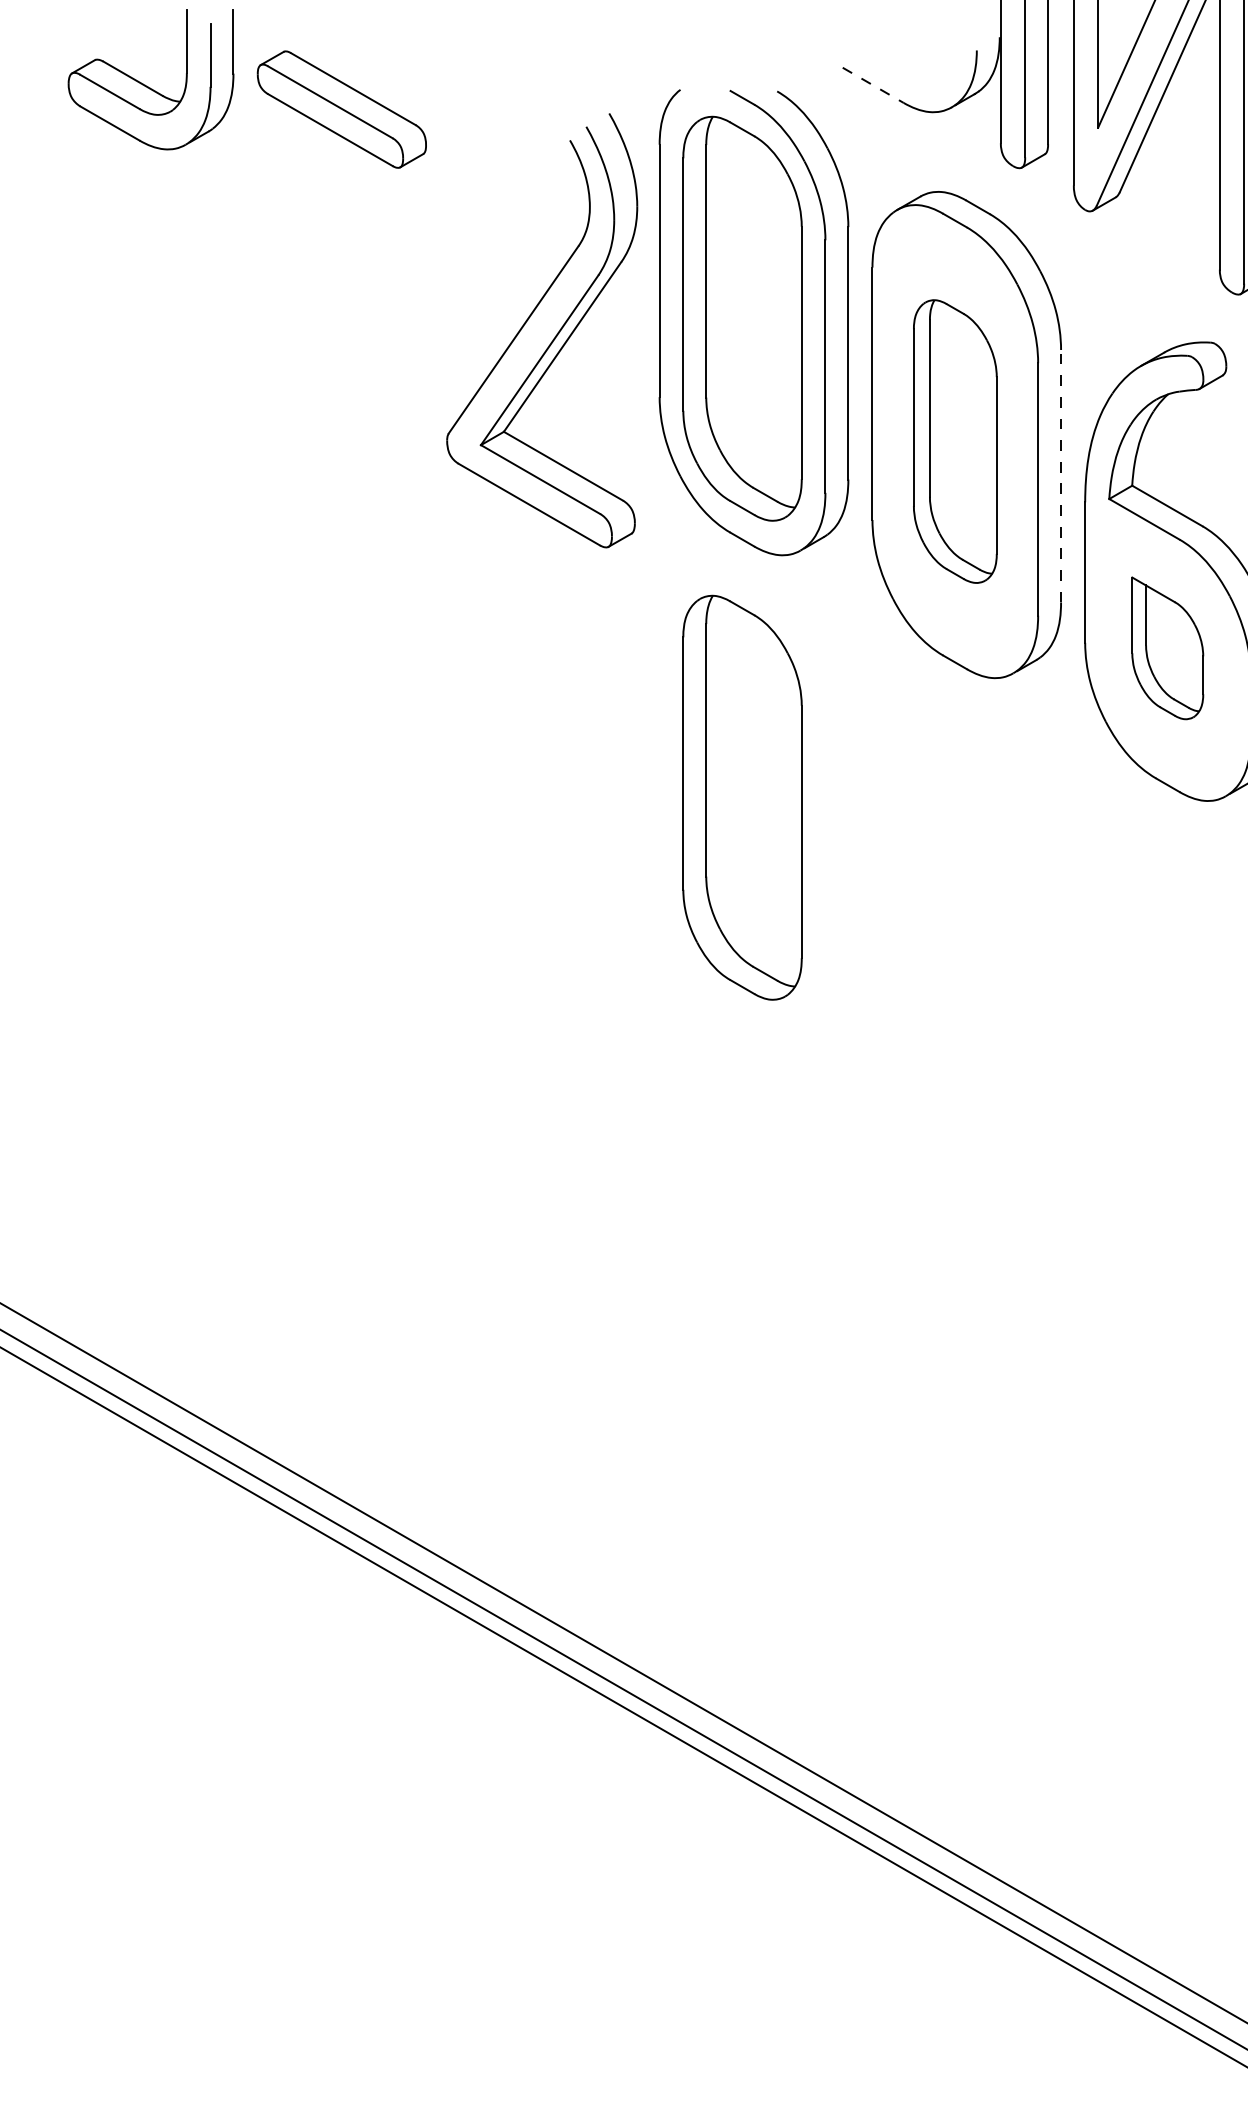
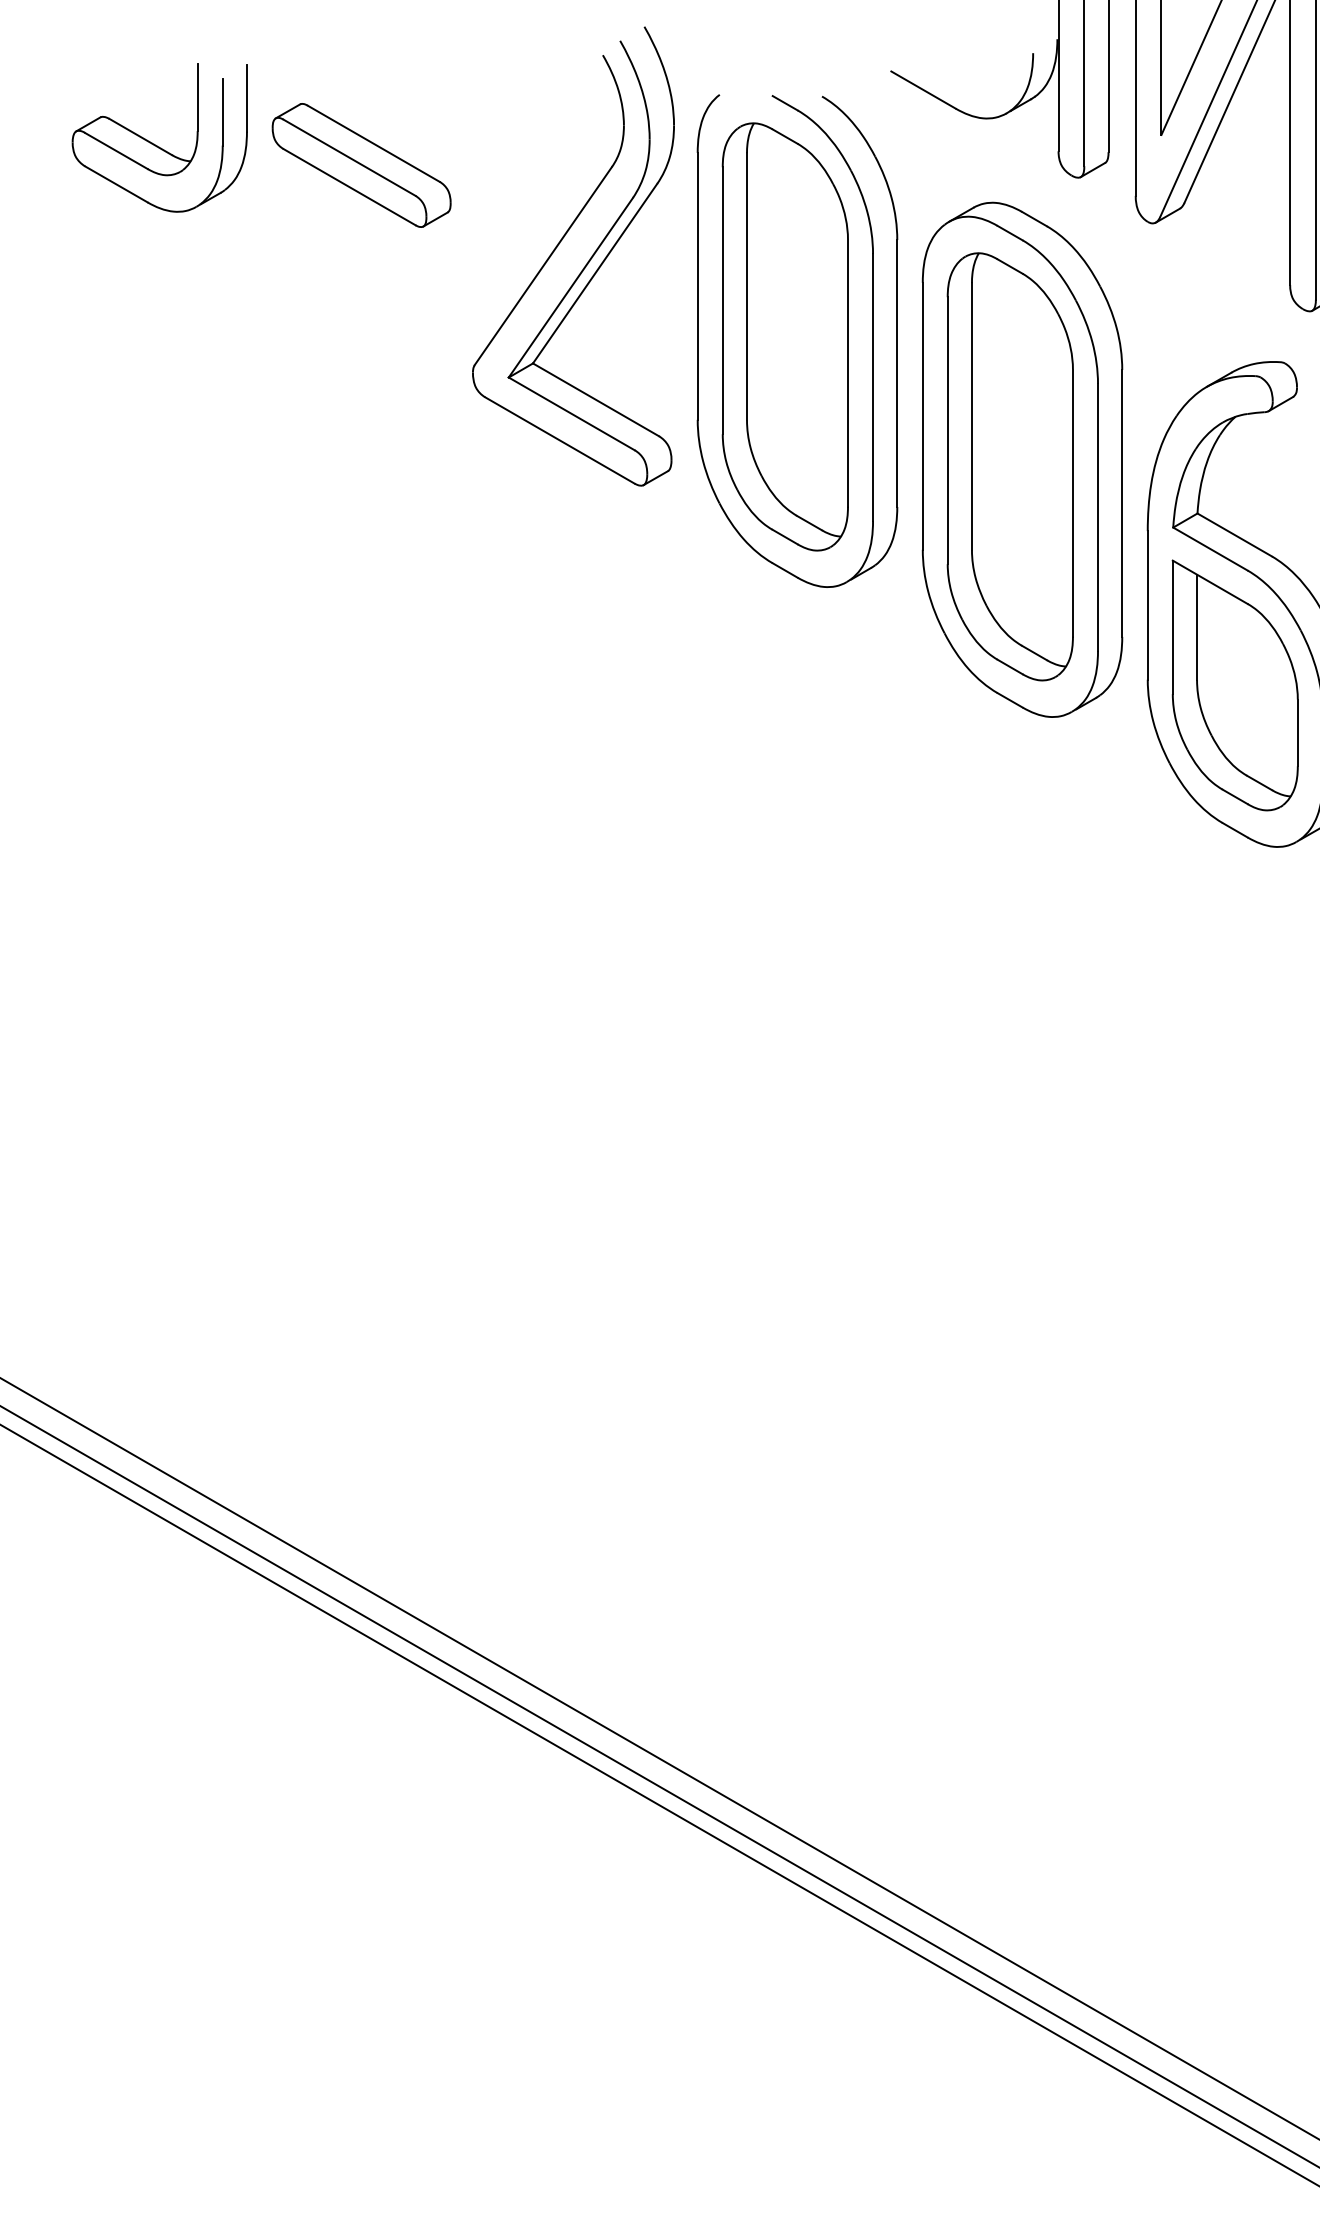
part: (145, 84) -> (153, 143), moved
line: (873, 85) -> (923, 90), dashed -> solid
part: (341, 109) -> (361, 165), moved
part: (552, 339) -> (584, 265), moved
part: (955, 441) -> (1010, 466), size x1.43
line: (1061, 475) -> (1122, 502), dashed -> solid
part: (1167, 648) -> (1234, 685), size x1.67
part: (742, 797) -> (785, 843), removed

